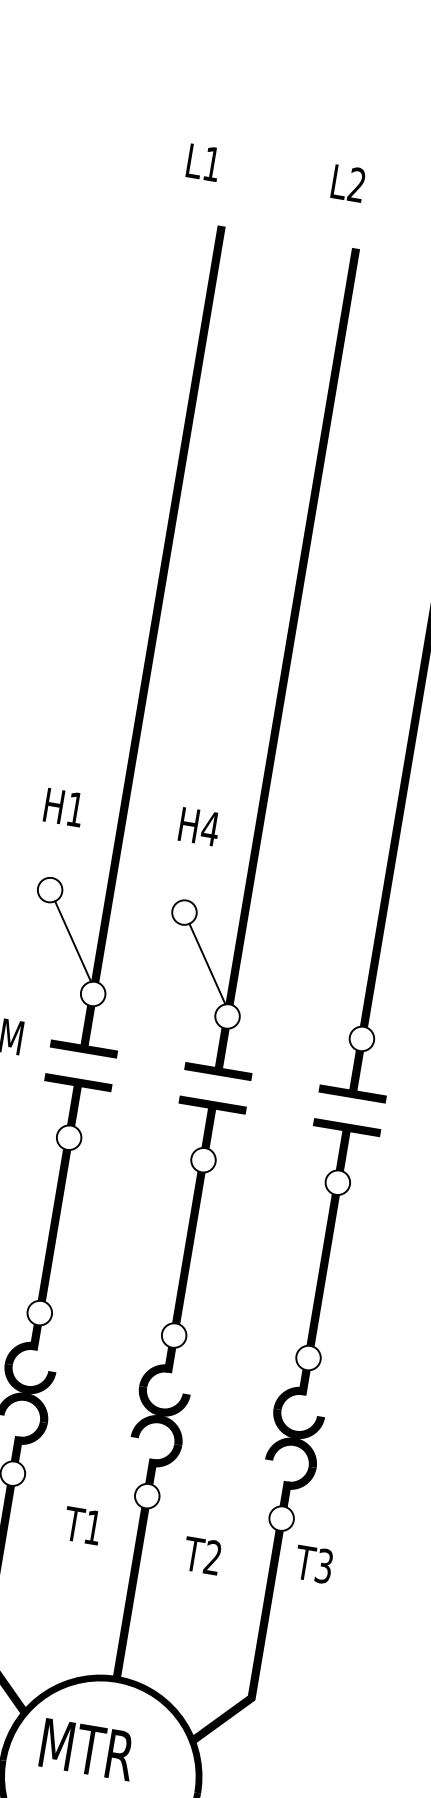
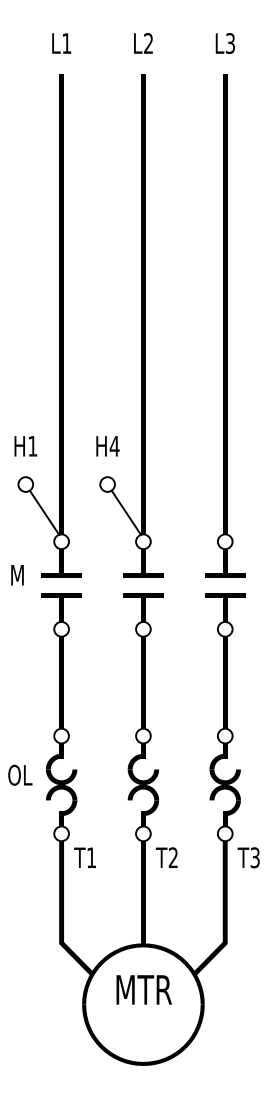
text: (203, 162) -> (61, 43), moved
text: (348, 183) -> (143, 43), moved
text: (63, 807) -> (25, 446), moved
text: (198, 827) -> (107, 446), moved
text: (81, 1525) -> (84, 857), moved
text: (201, 1555) -> (166, 857), moved
text: (86, 1748) -> (143, 989), moved

